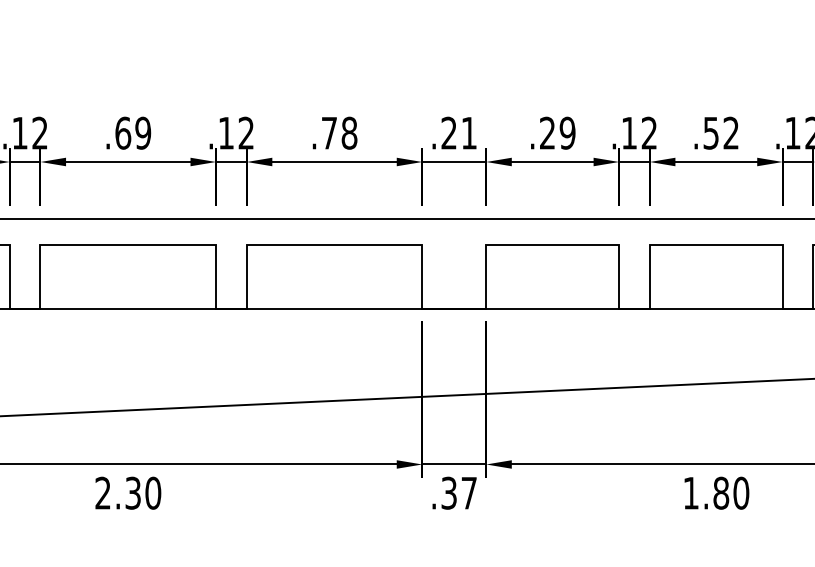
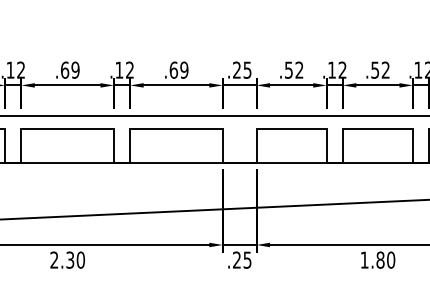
text: (338, 131) -> (178, 69), .78 -> .69
text: (469, 131) -> (247, 69), .21 -> .25
text: (558, 131) -> (294, 69), .29 -> .52
text: (459, 491) -> (242, 259), .37 -> .25

